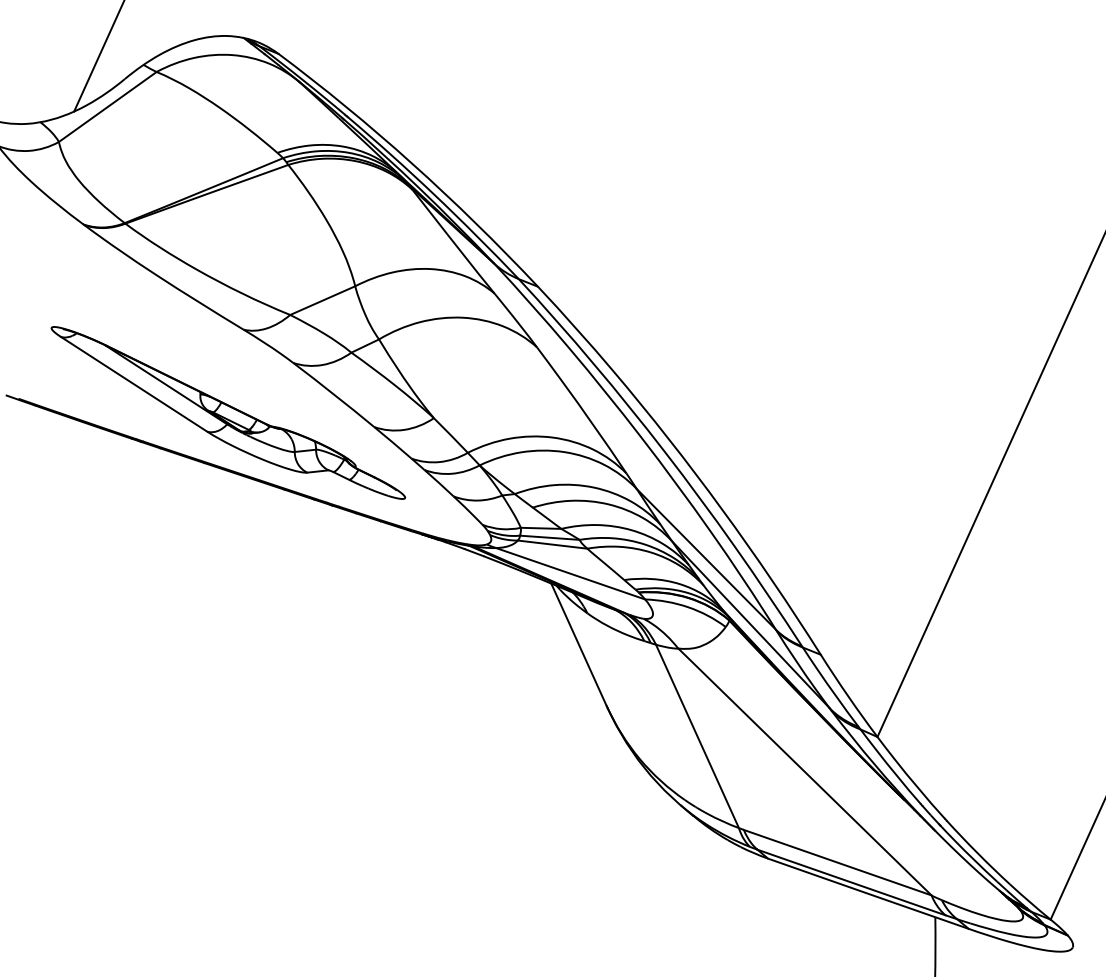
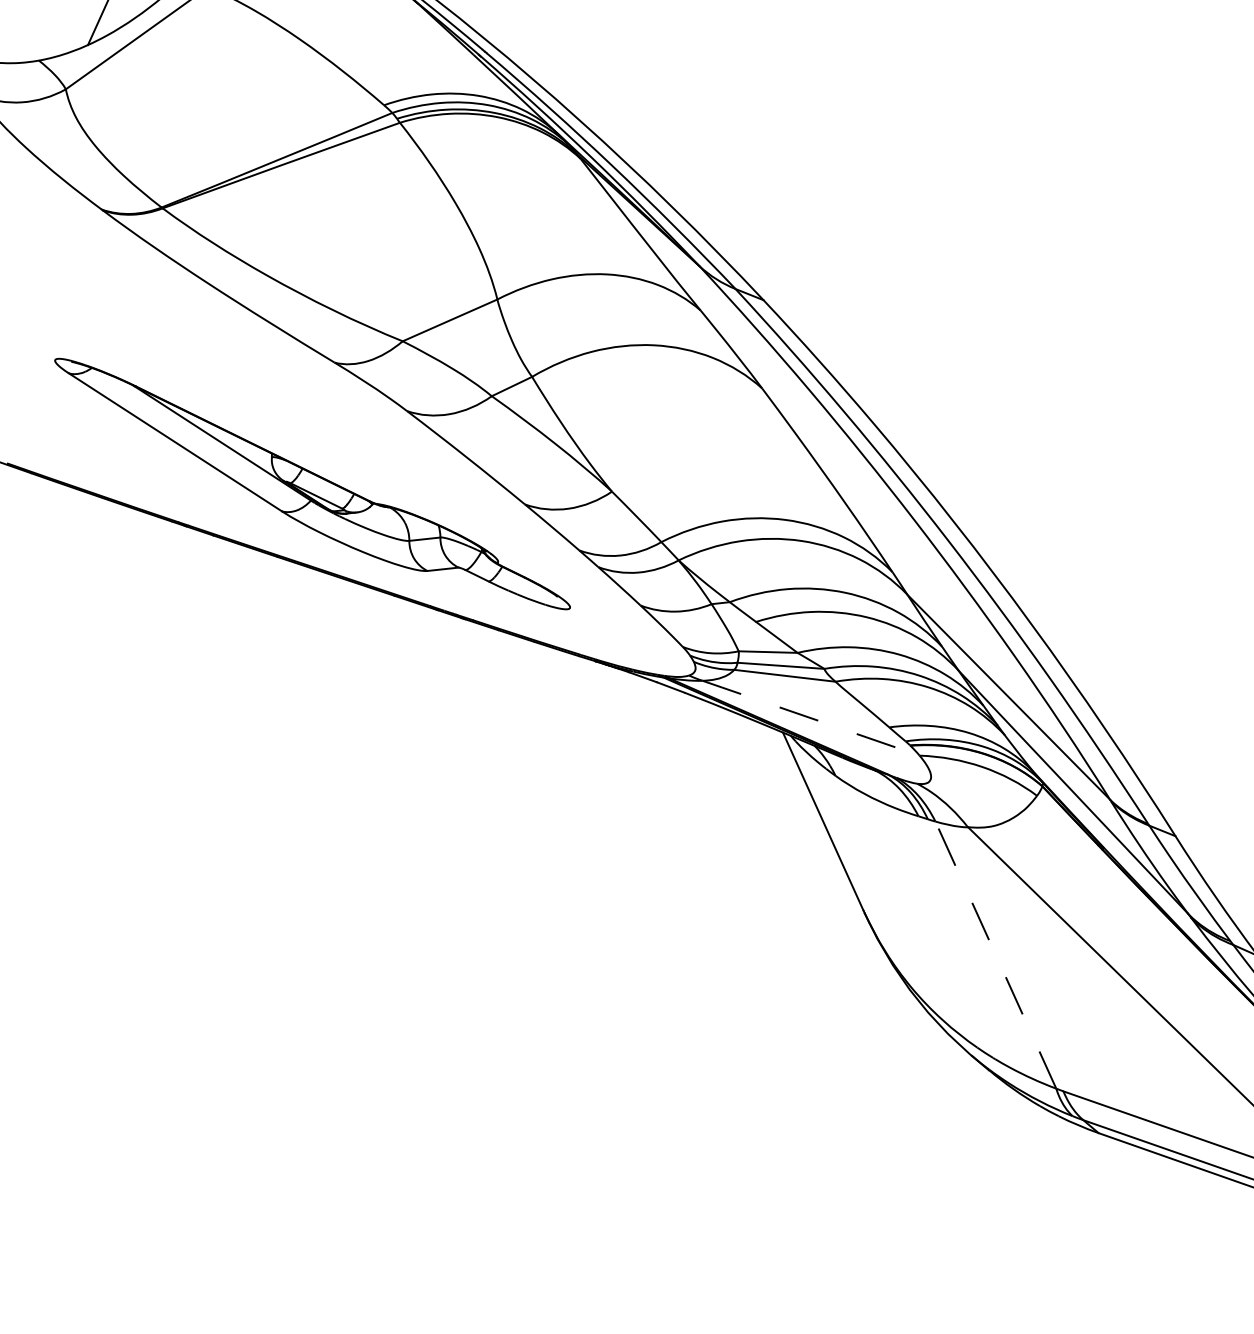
line: (570, 573) -> (810, 717), solid -> dashed
line: (697, 736) -> (995, 955), solid -> dashed

